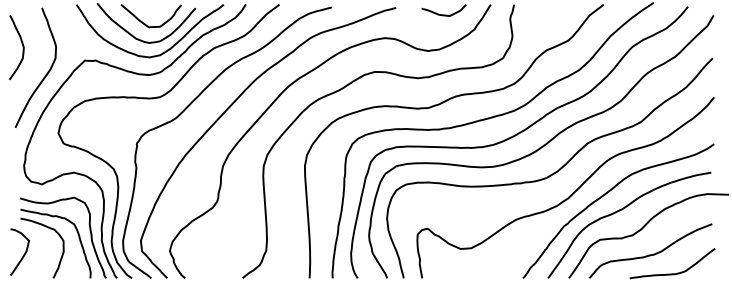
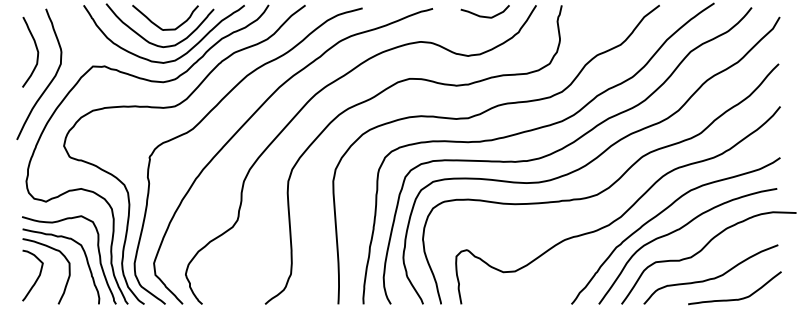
curve: (21, 44) -> (35, 48), moved
curve: (23, 254) -> (36, 278), moved

